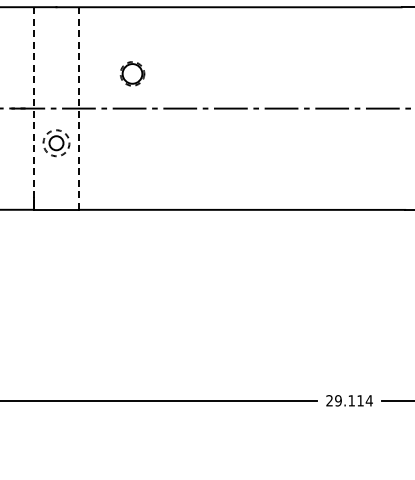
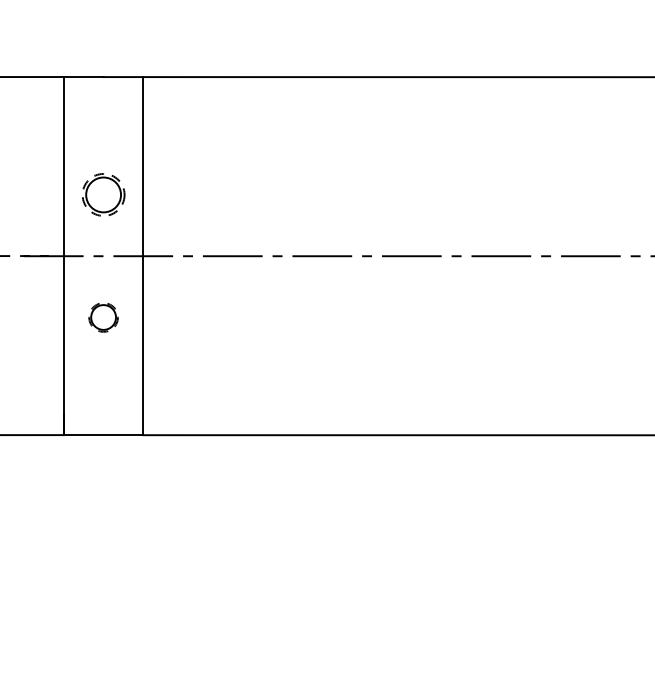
part: (132, 73) -> (103, 194), moved
line: (34, 108) -> (64, 256), dashed -> solid
line: (79, 108) -> (144, 256), dashed -> solid
circle: (56, 143) -> (103, 317), size x0.62

